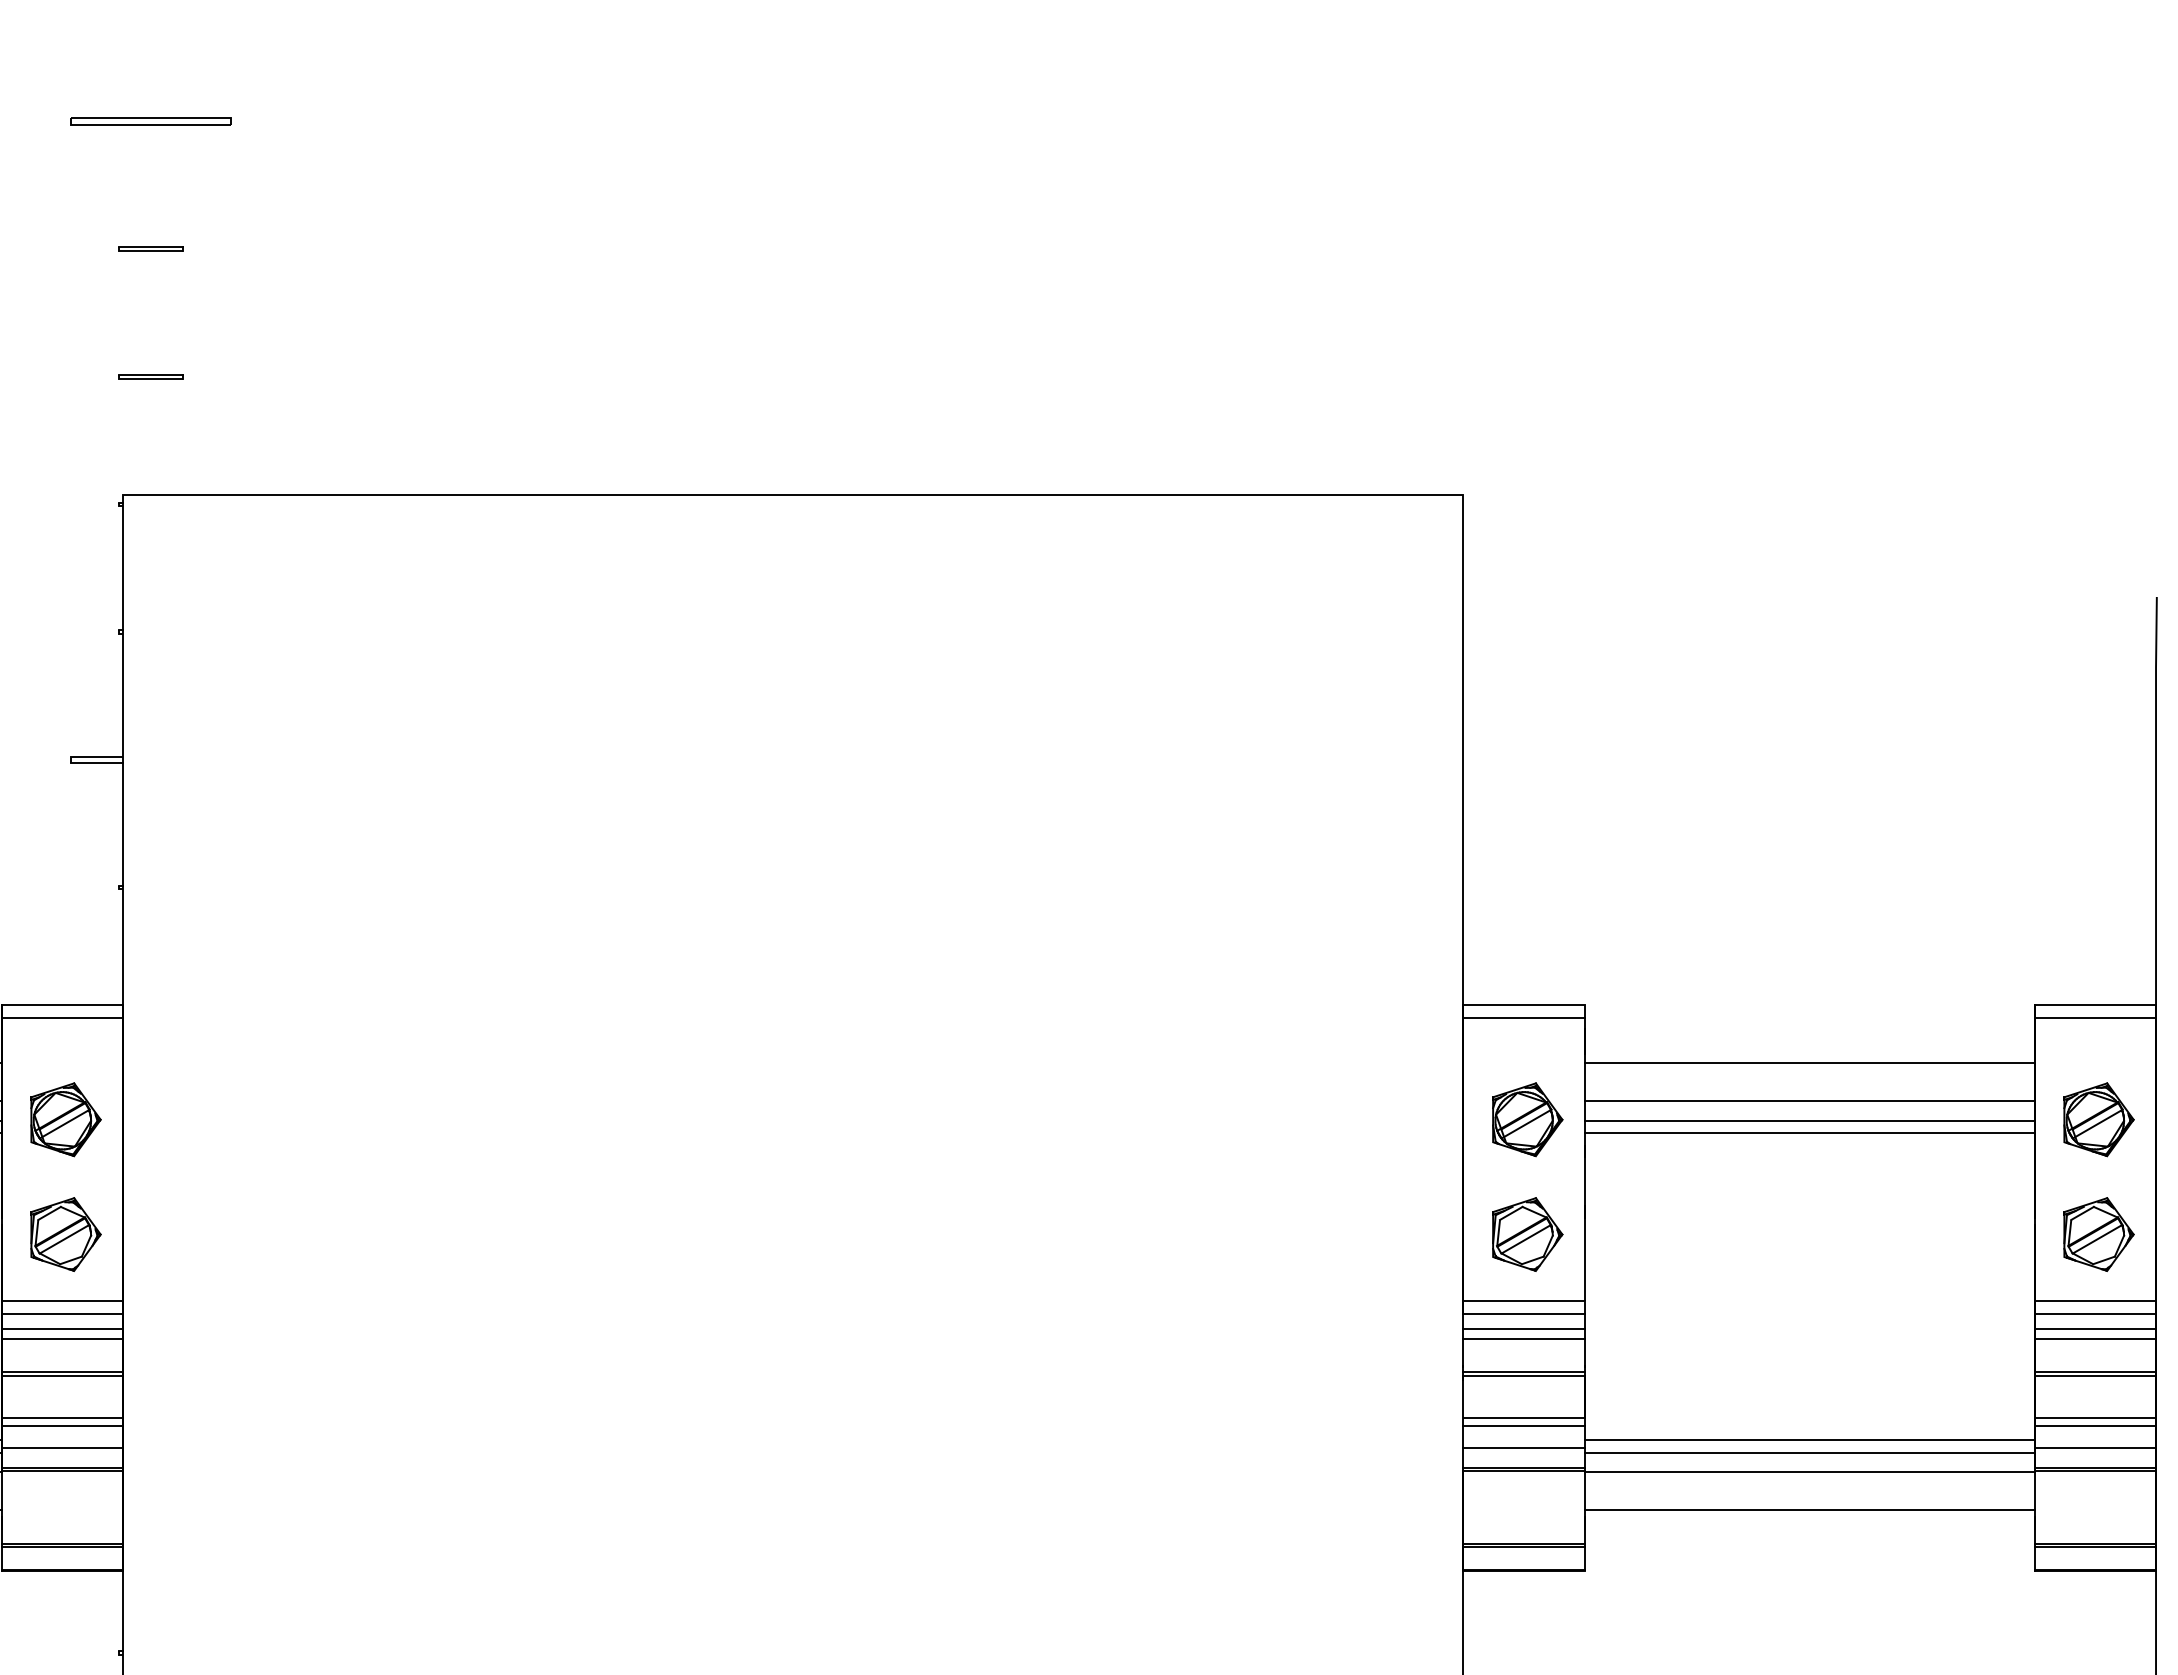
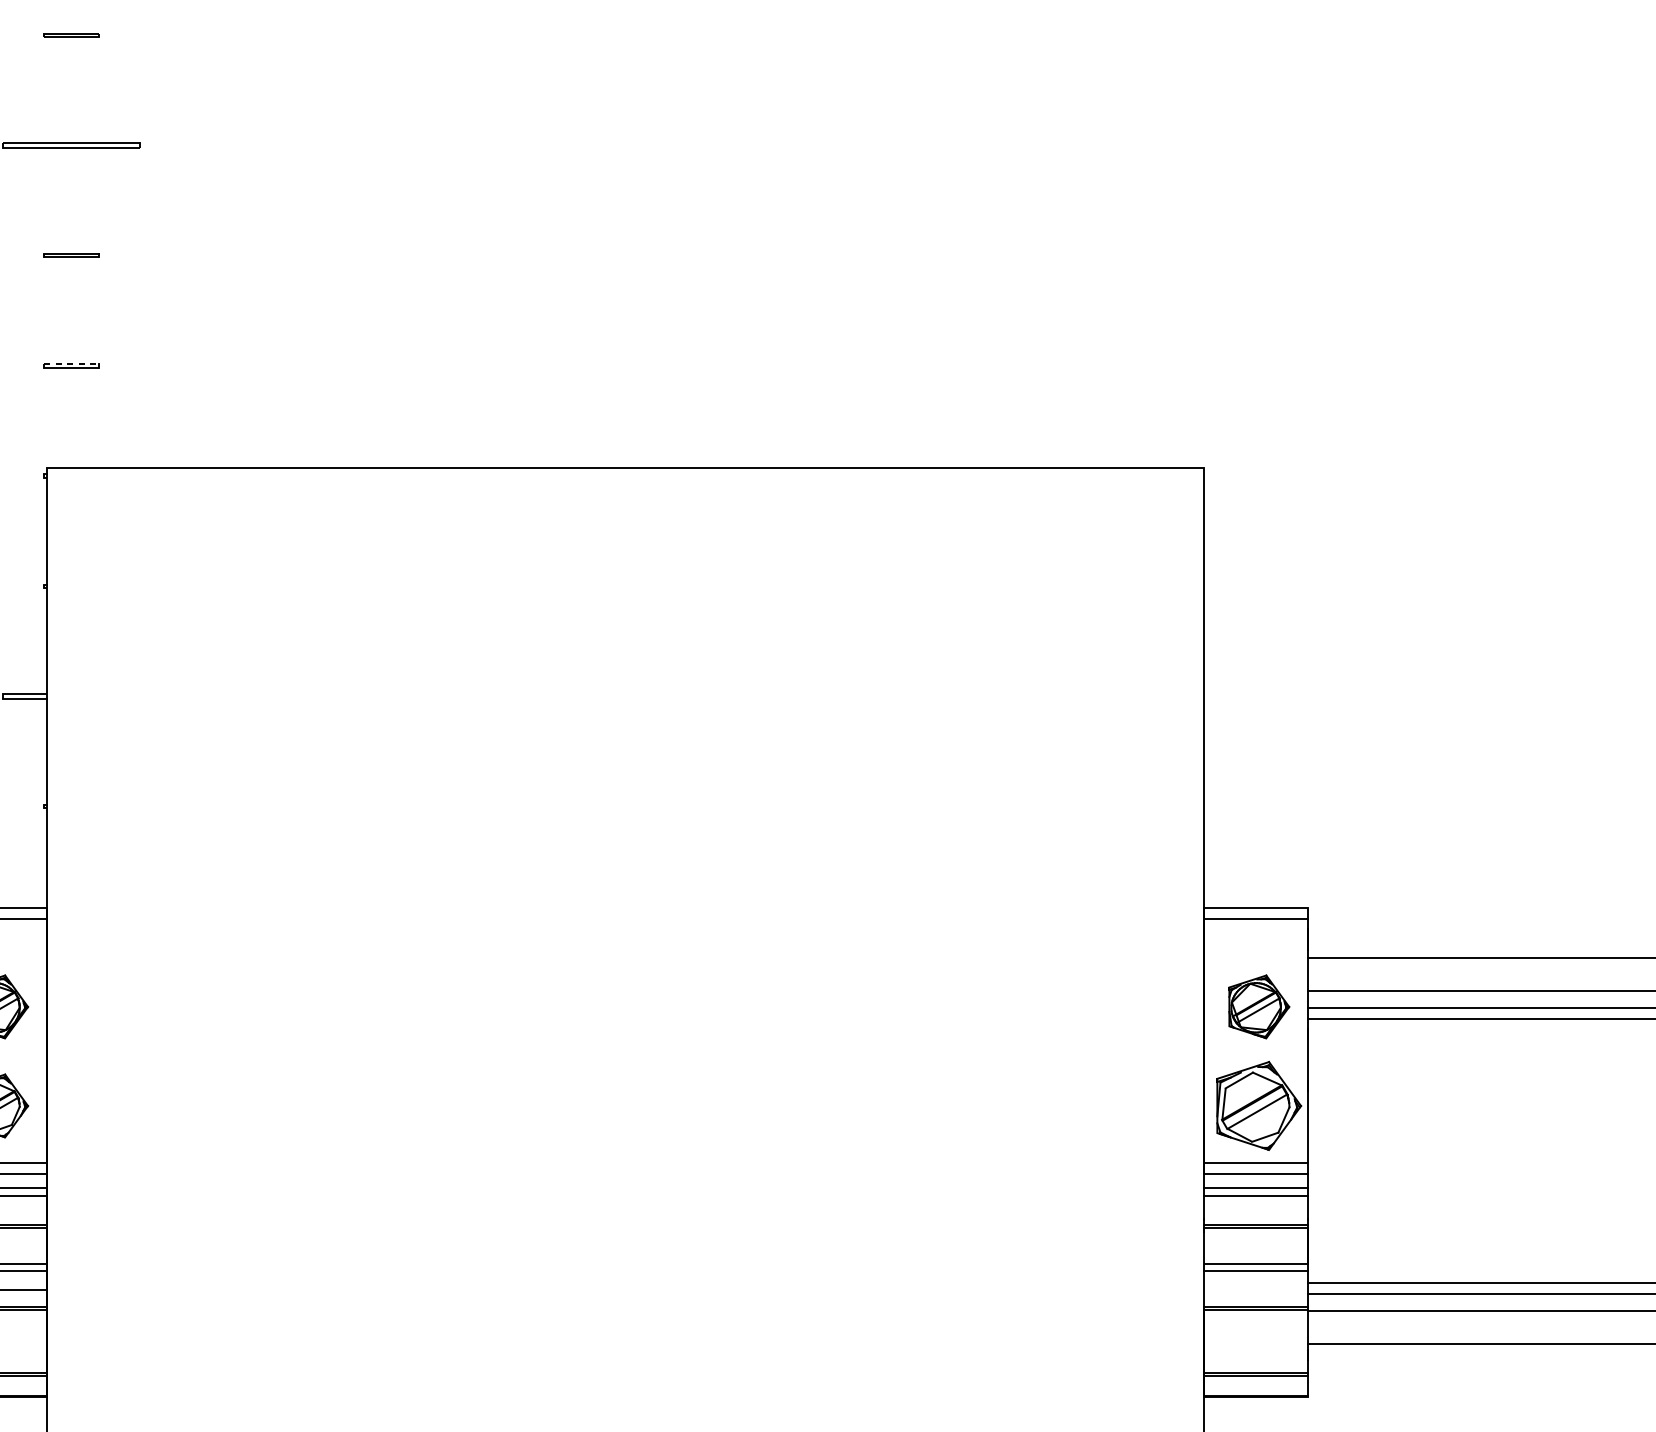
line: (151, 374) -> (71, 363), solid -> dashed
part: (1527, 1234) -> (1259, 1105), size x1.4
line: (1523, 1447) -> (1255, 1289), removed

